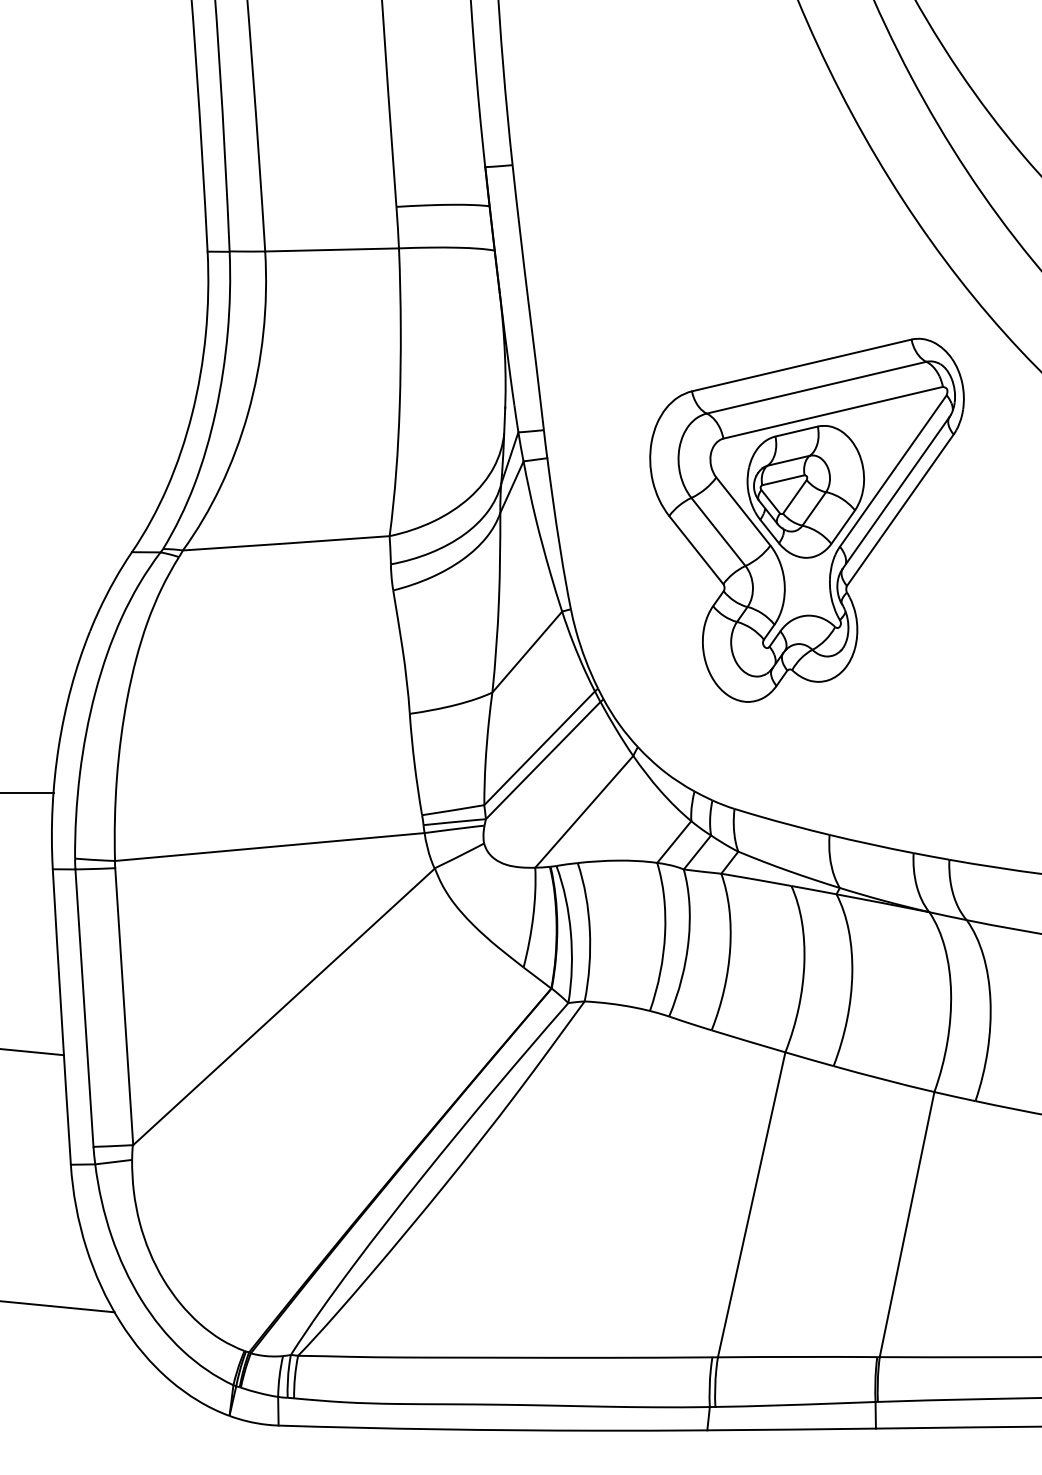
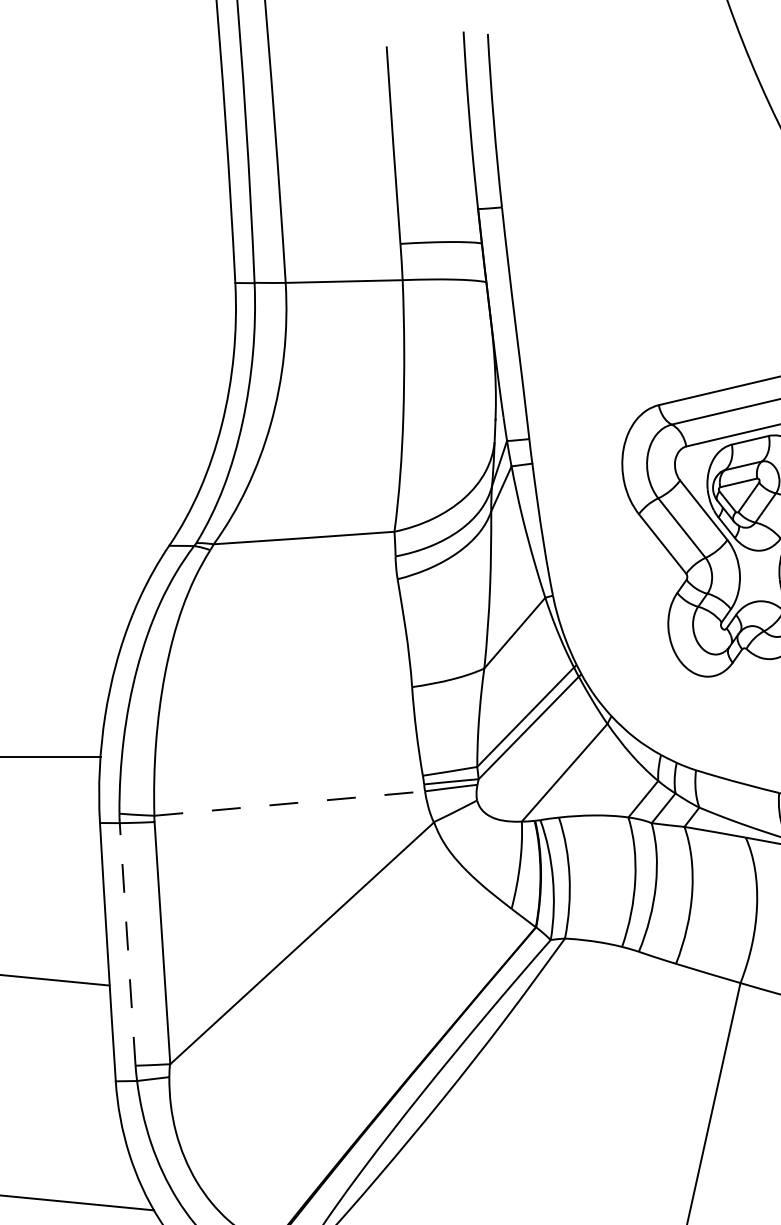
line: (270, 846) -> (290, 803), solid -> dashed
line: (84, 1007) -> (127, 943), solid -> dashed

